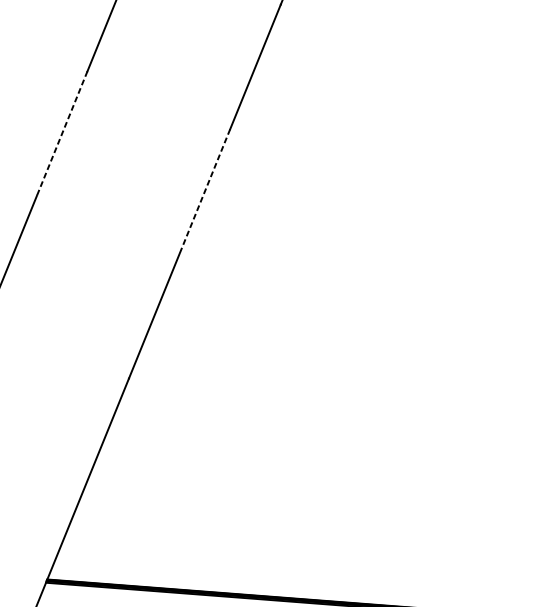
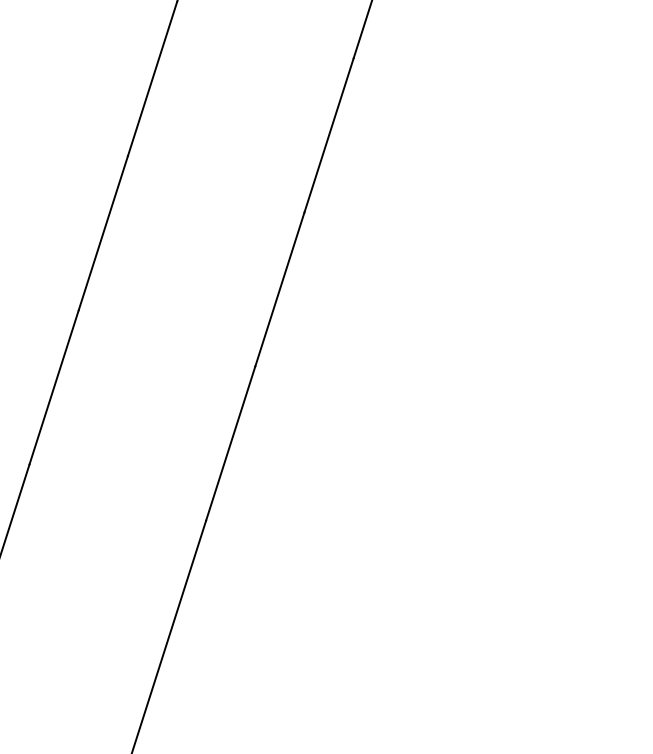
line: (62, 133) -> (103, 233), dashed -> solid
line: (204, 191) -> (279, 289), dashed -> solid

